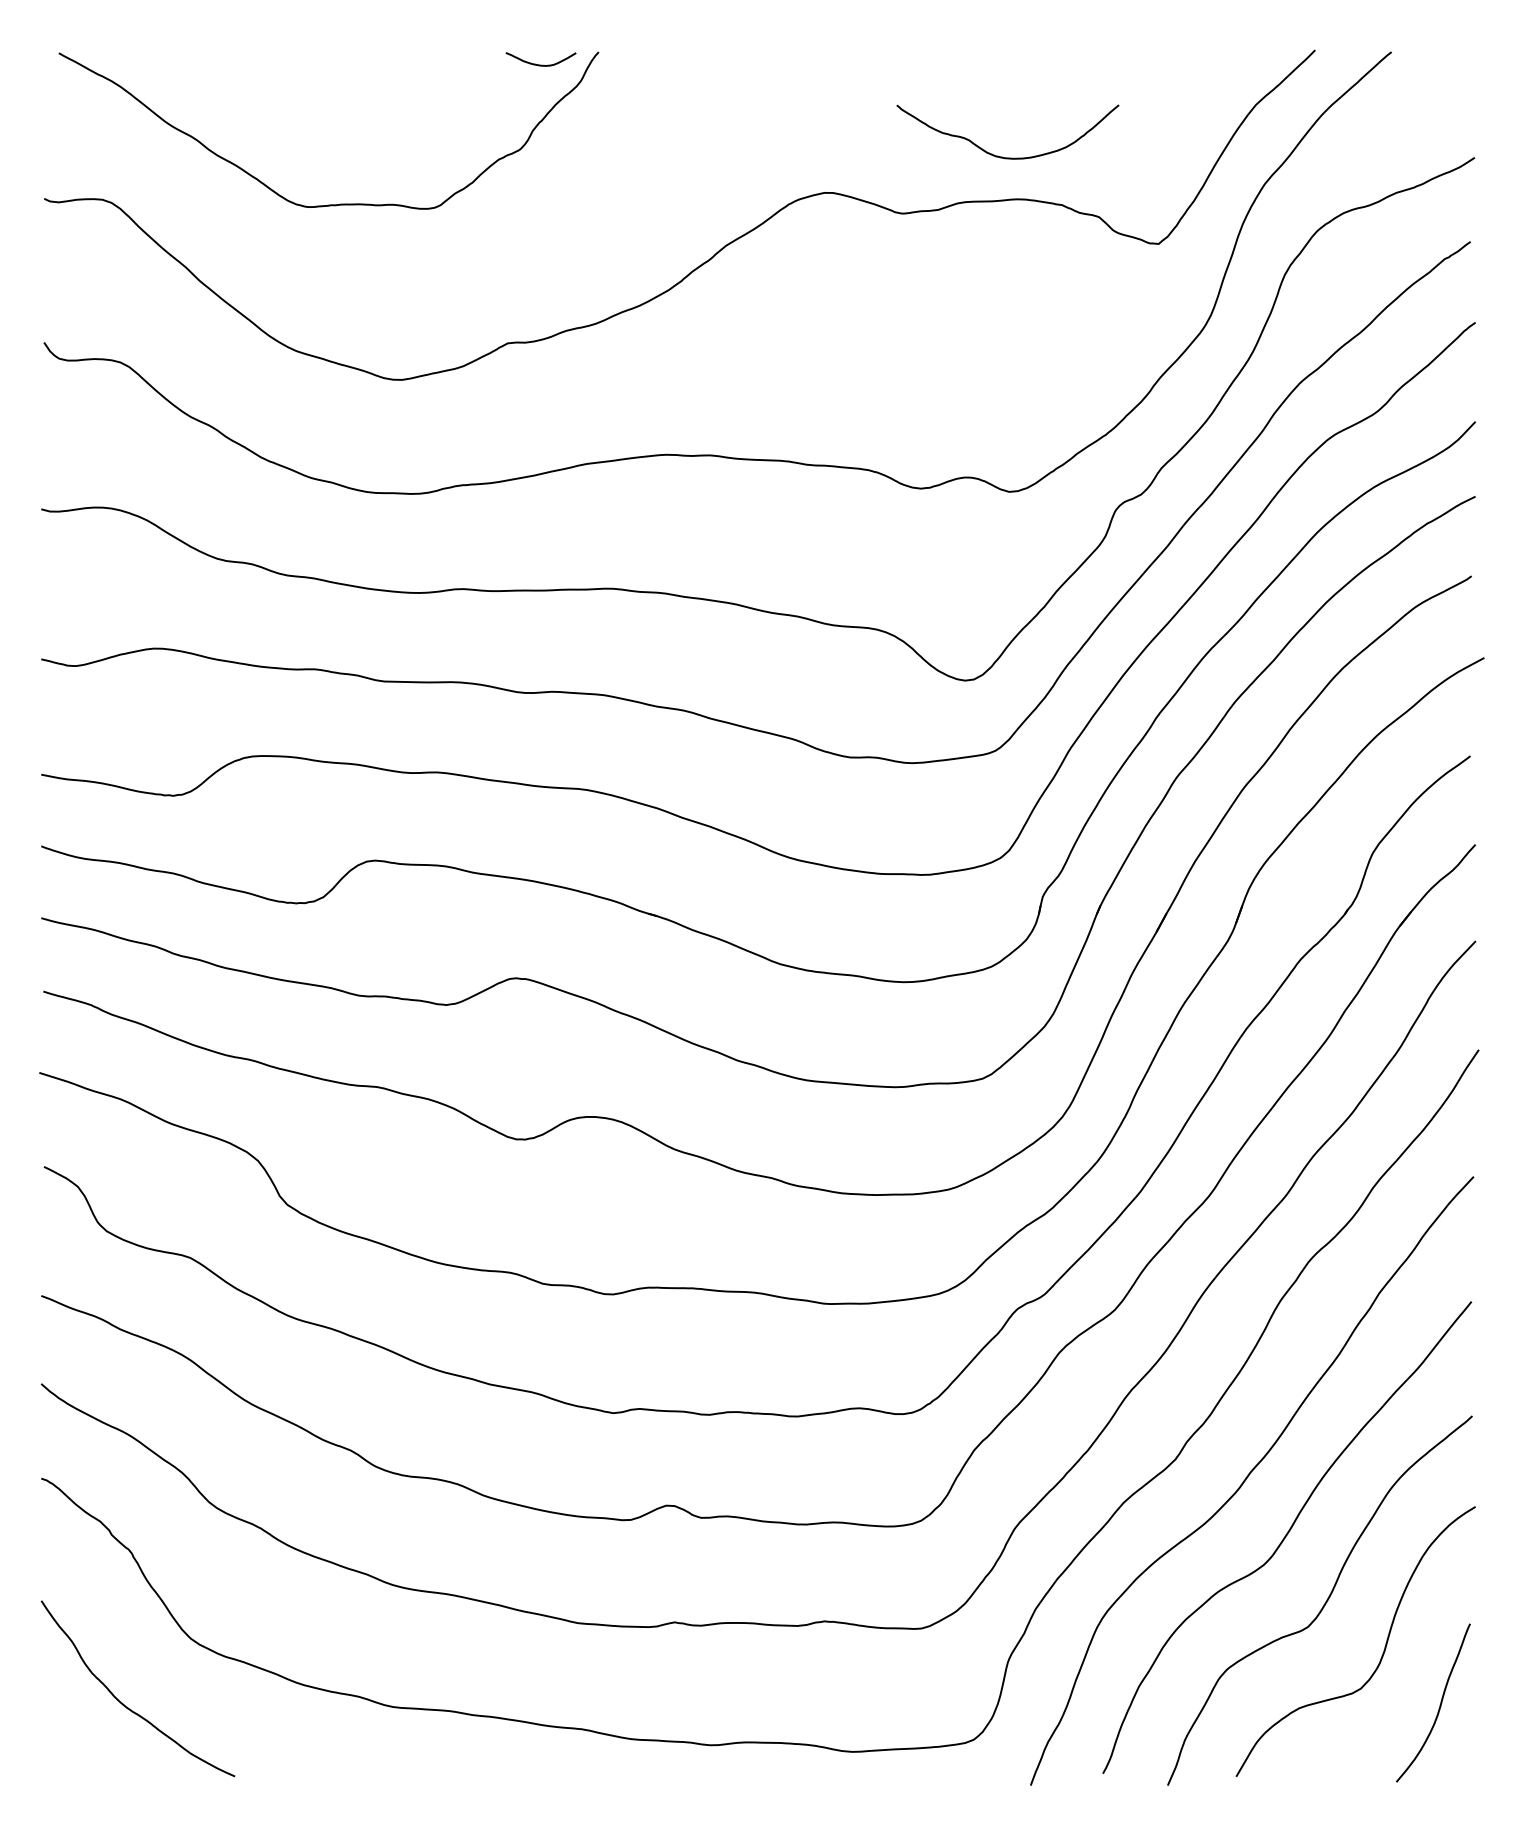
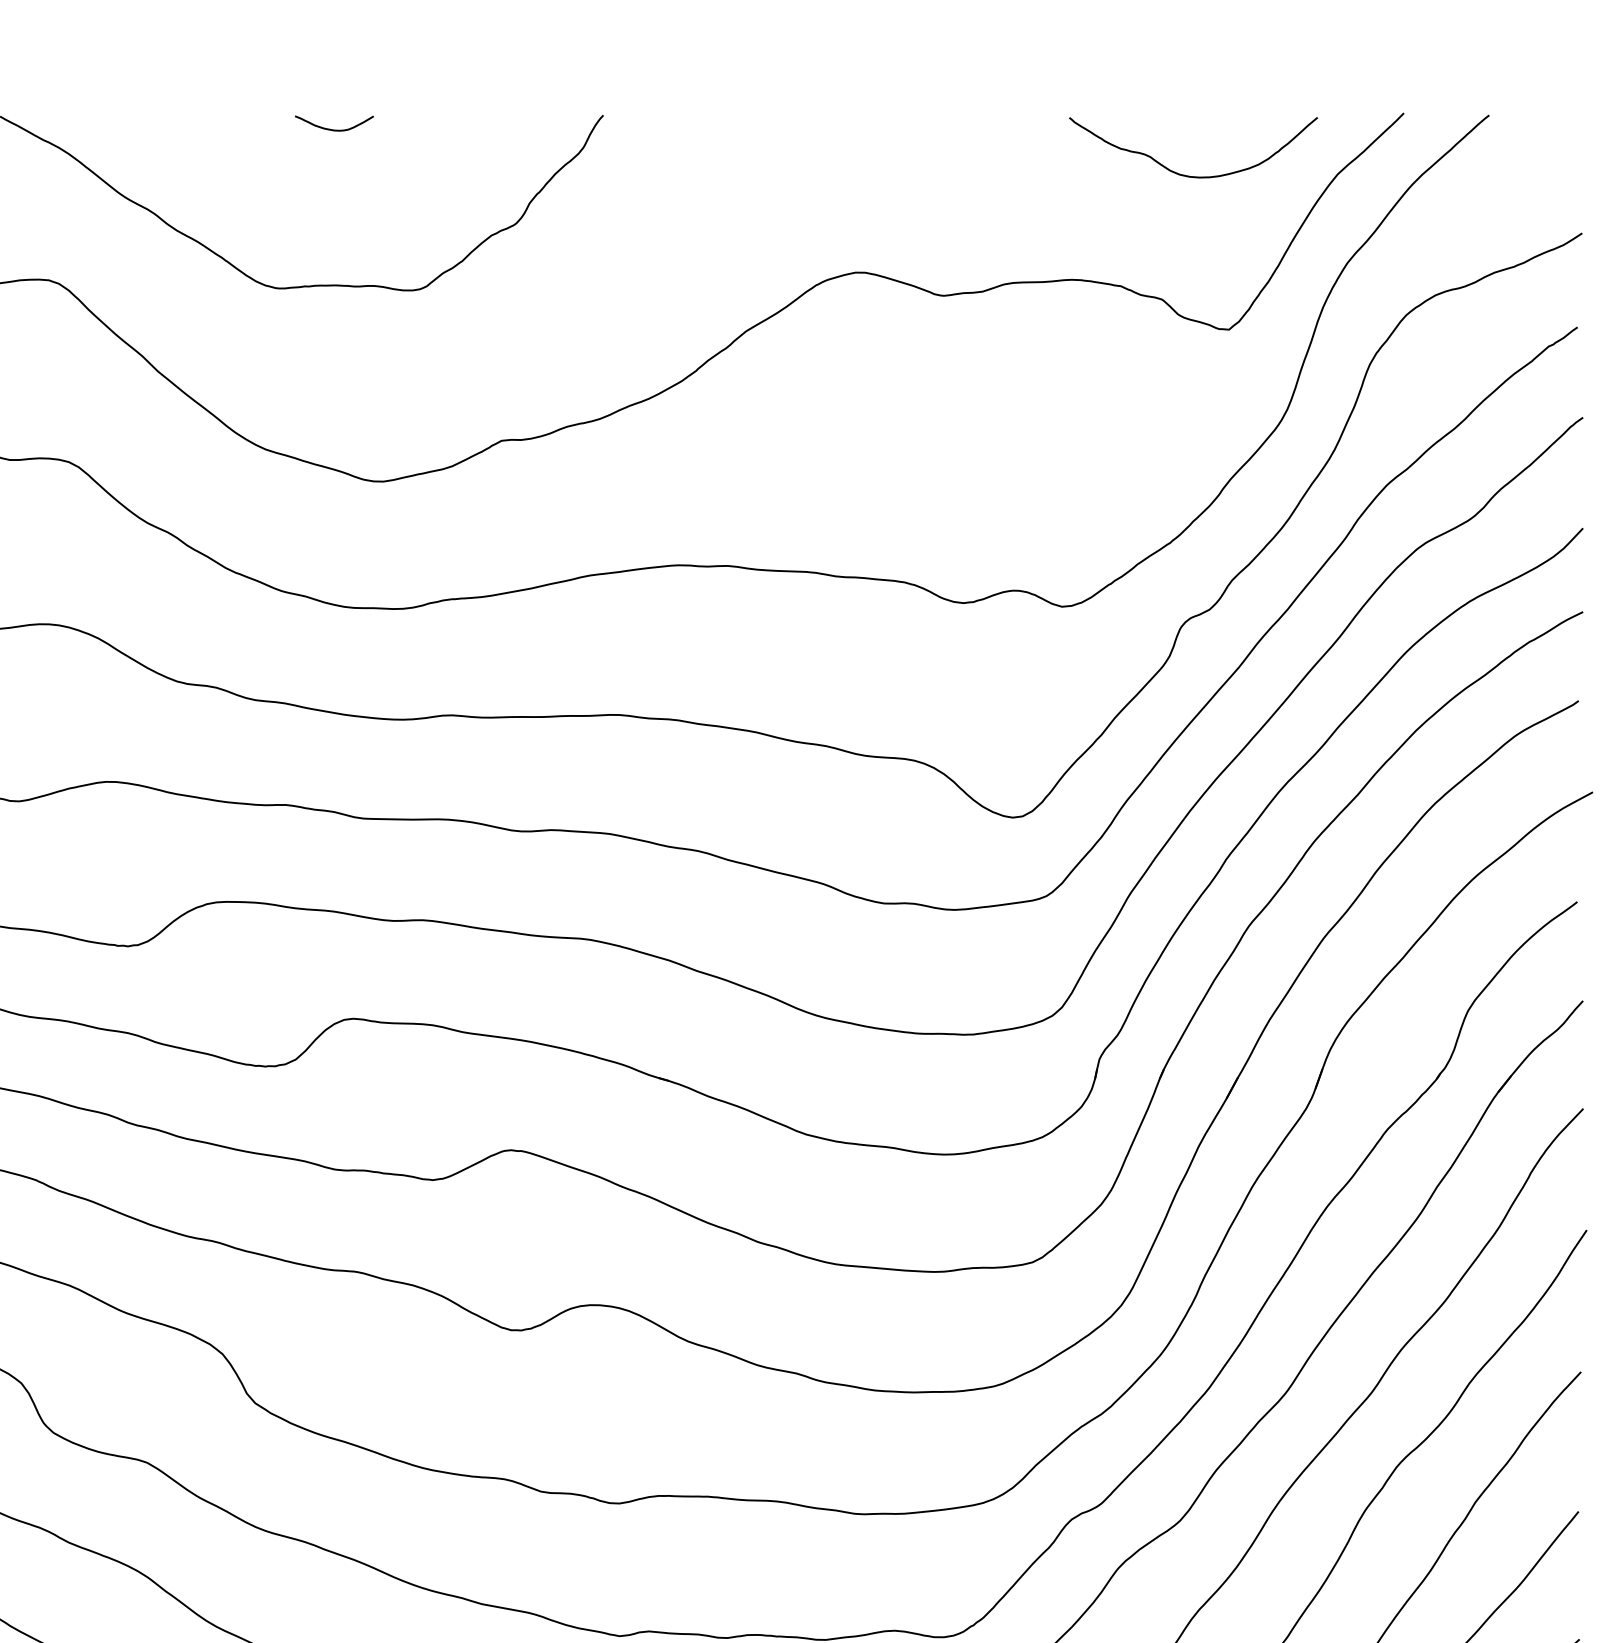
curve: (540, 64) -> (333, 129), moved
curve: (1002, 156) -> (1187, 174), moved

